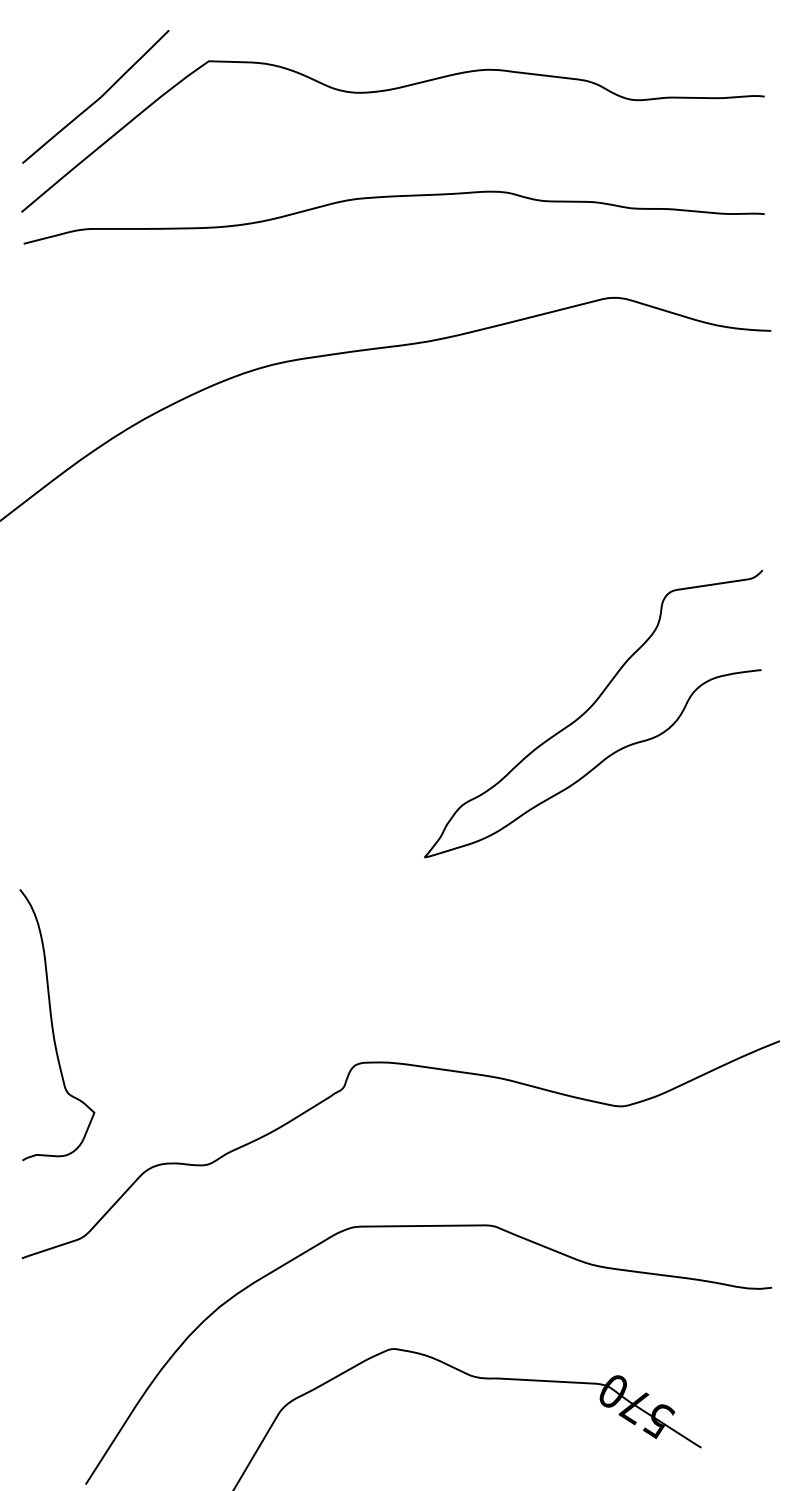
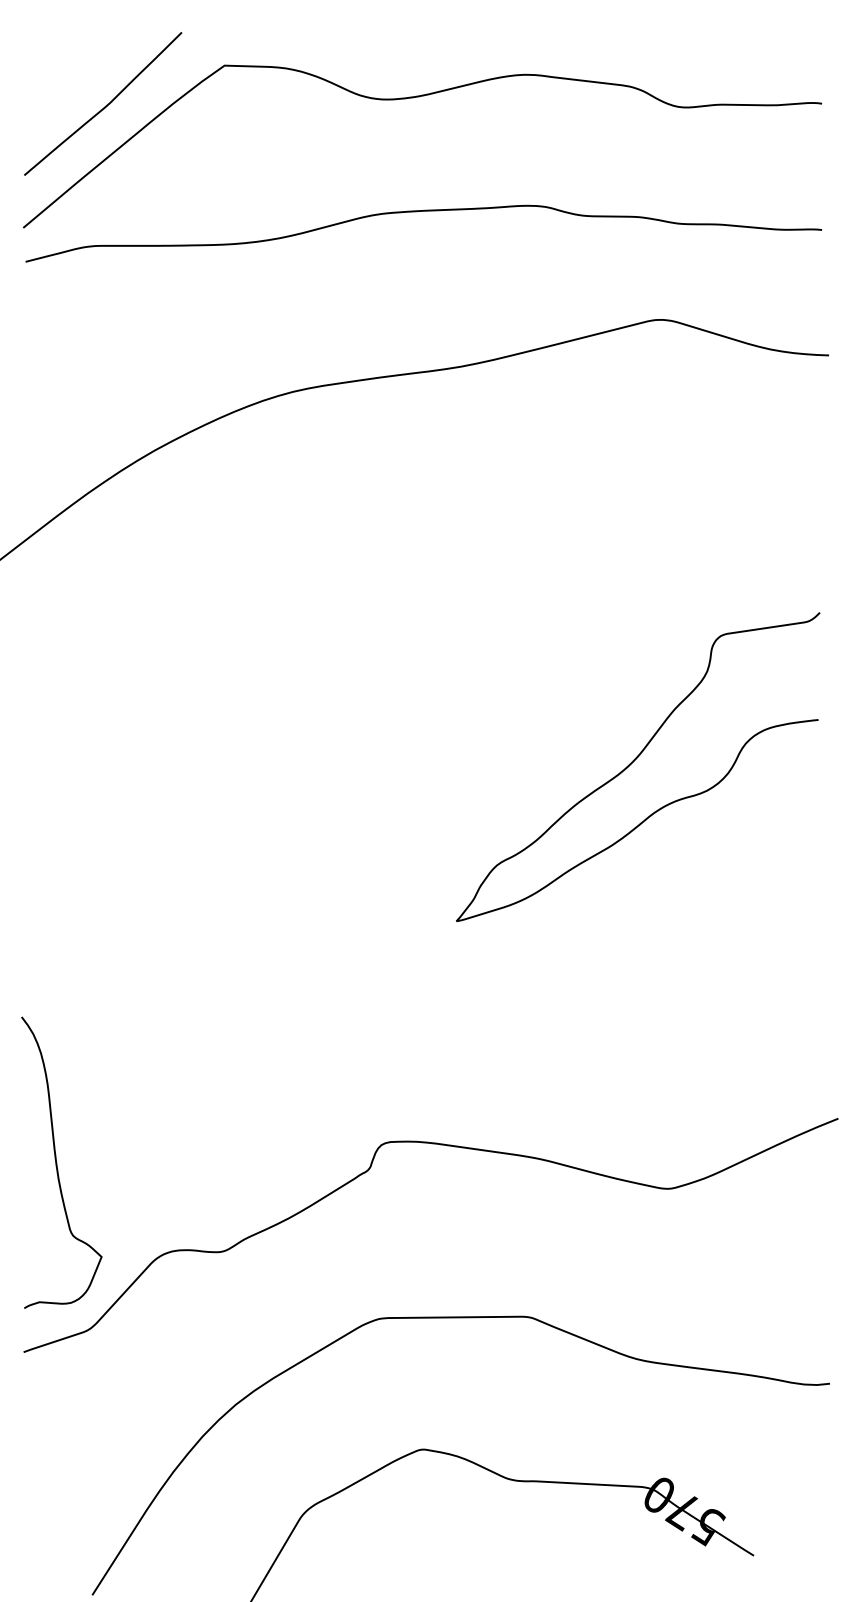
curve: (53, 1025) -> (57, 1163), moved

